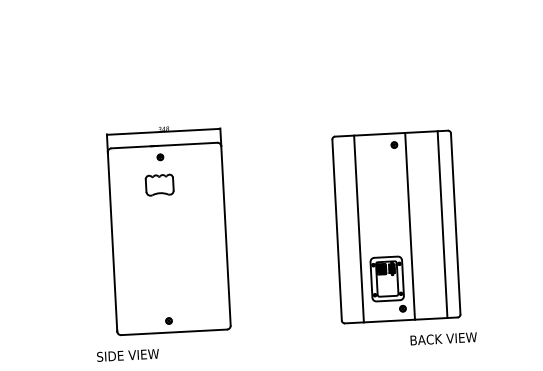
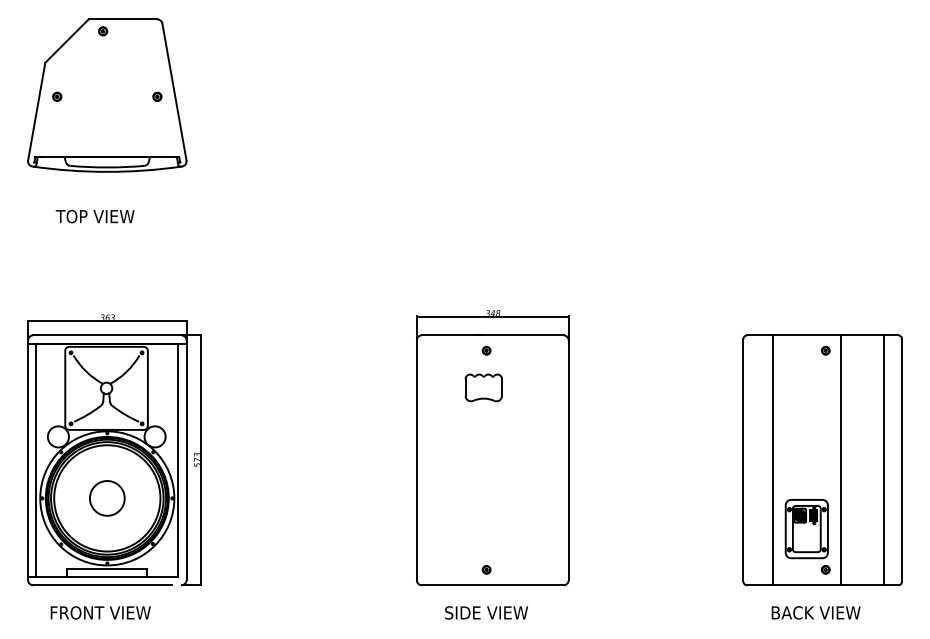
part: (396, 227) -> (822, 460), moved
text: (443, 338) -> (815, 612), moved
text: (127, 355) -> (486, 612), moved

